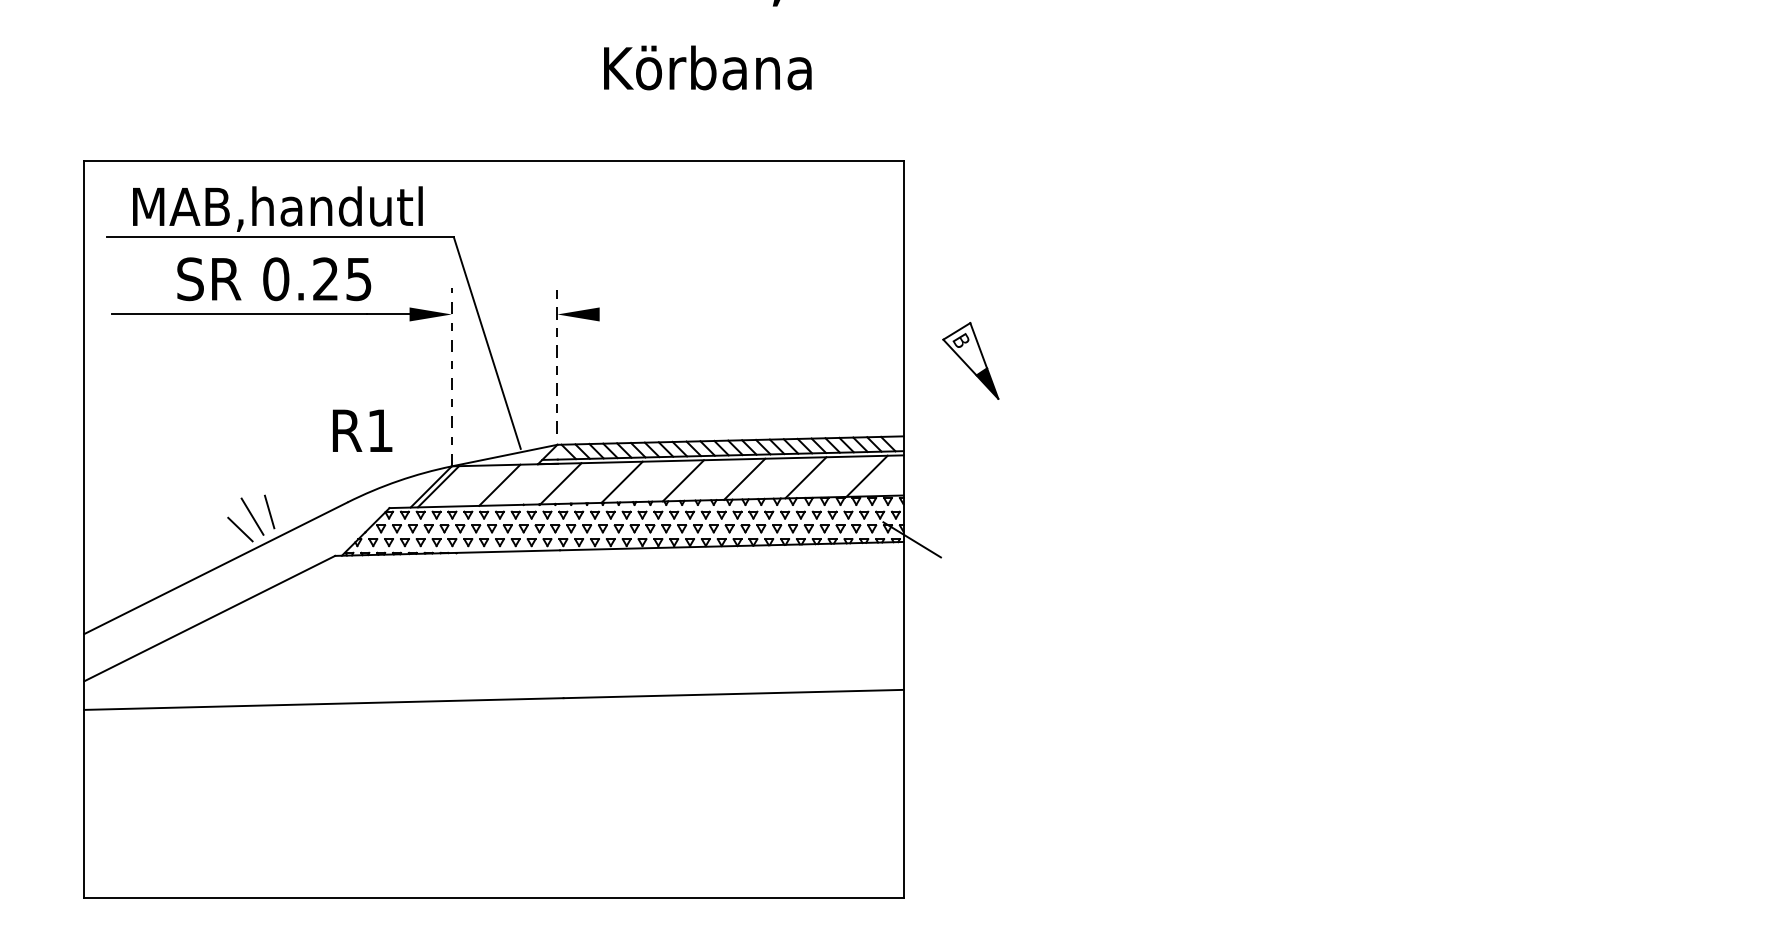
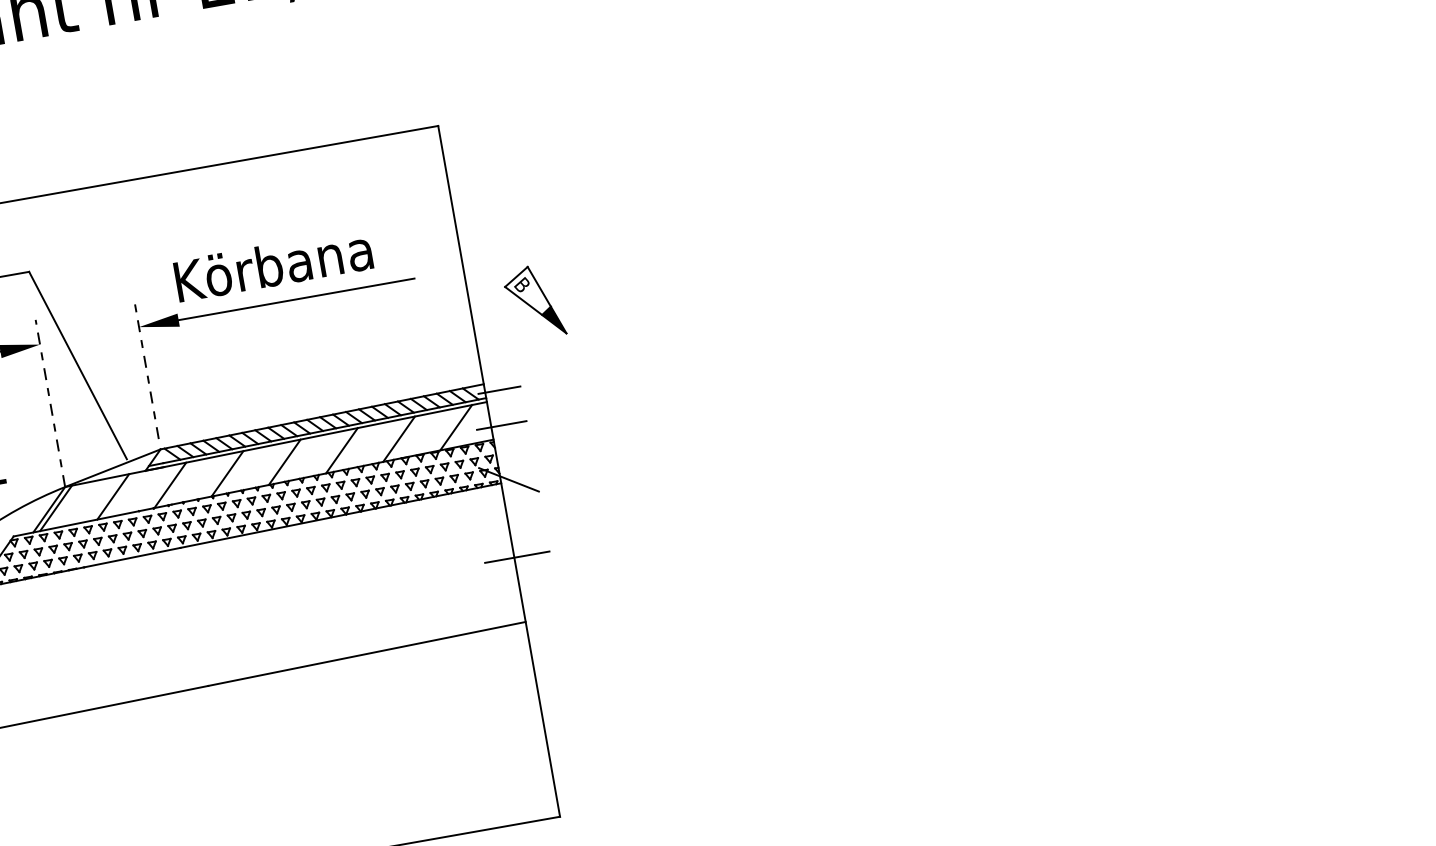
text: (707, 67) -> (273, 264), moved
line: (725, 314) -> (296, 299), added
line: (918, 445) -> (499, 390), added
line: (914, 482) -> (501, 425), added
line: (906, 621) -> (517, 557), added

